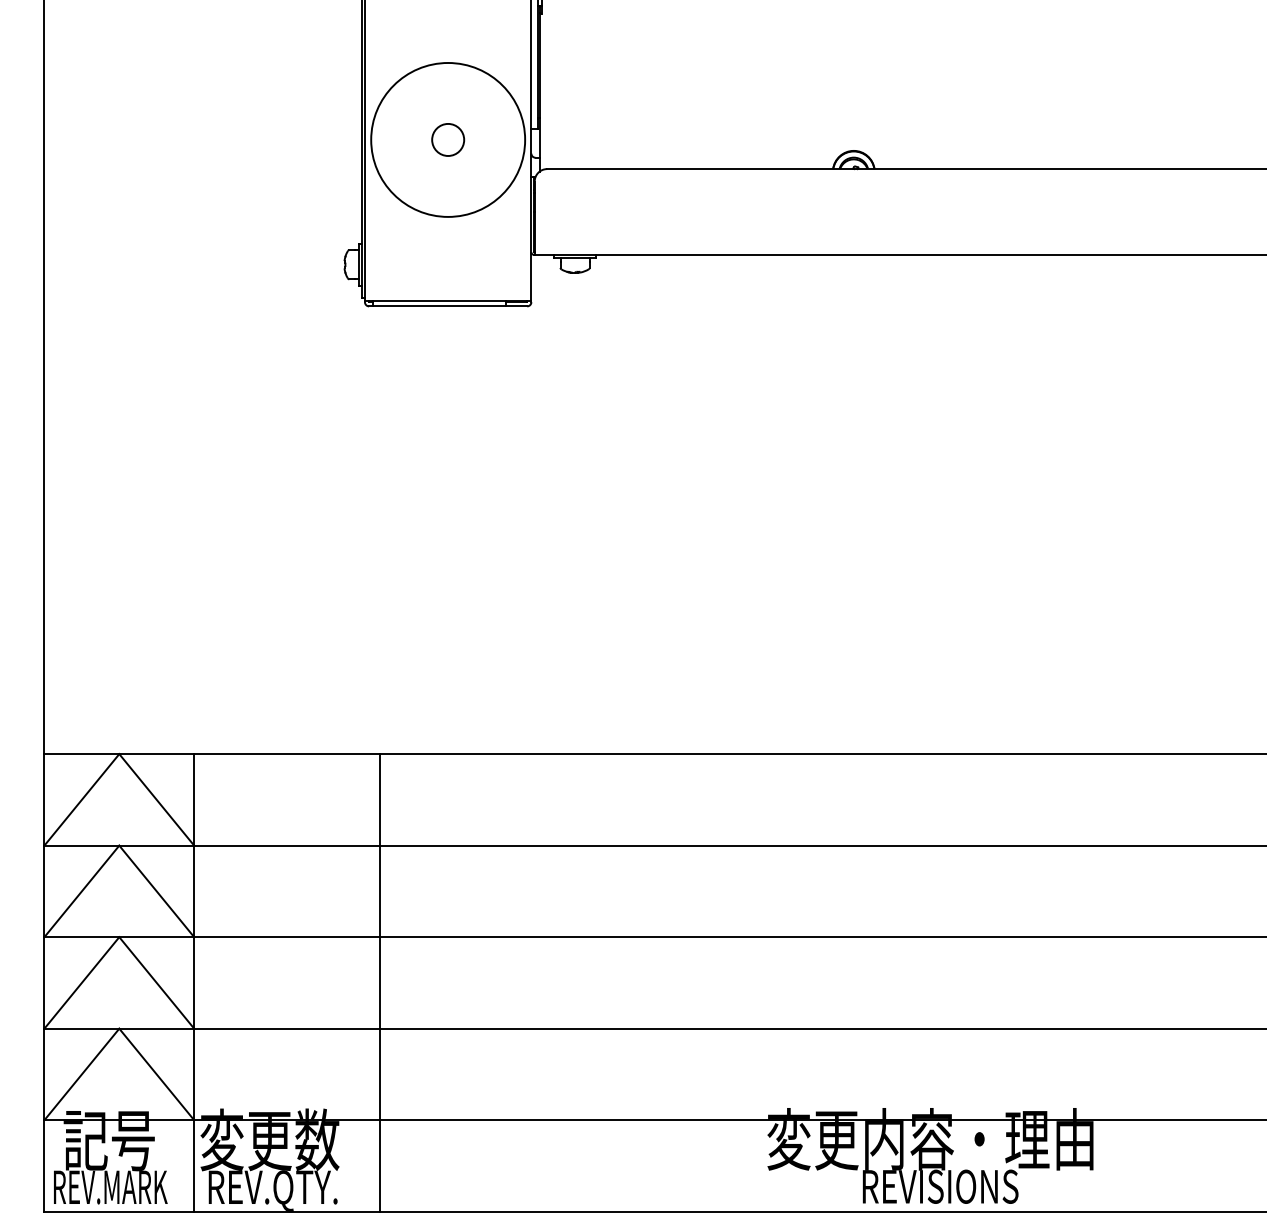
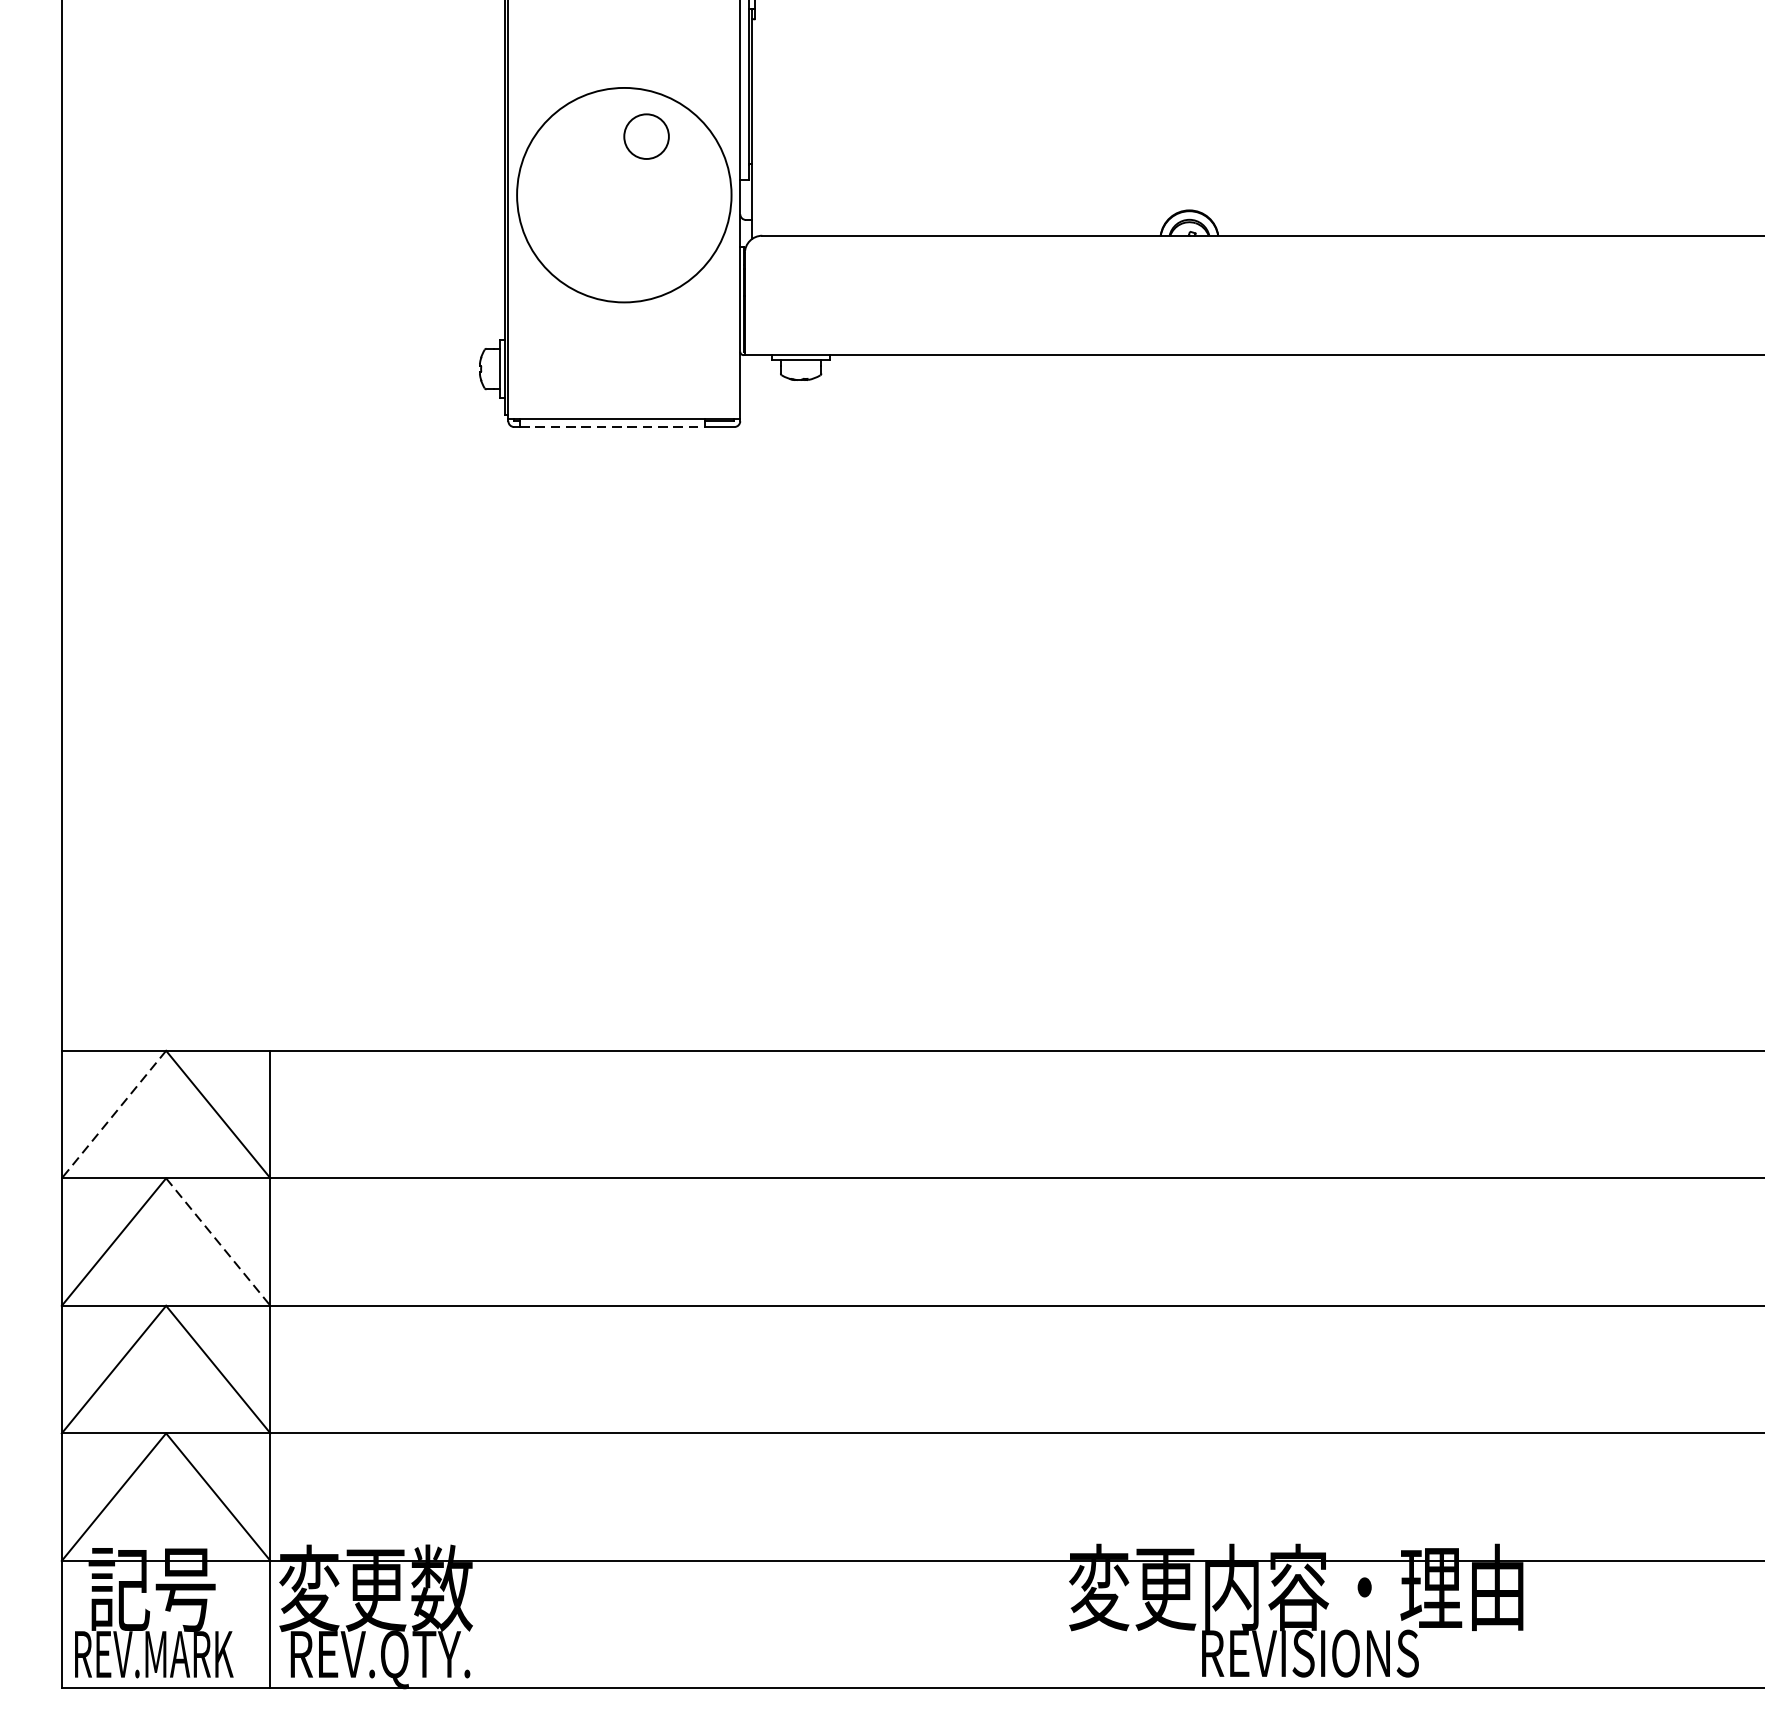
circle: (448, 139) -> (647, 136), moved
line: (439, 306) -> (612, 427), solid -> dashed
line: (81, 800) -> (113, 1115), solid -> dashed
line: (157, 891) -> (219, 1242), solid -> dashed
line: (379, 982) -> (528, 1369), removed

